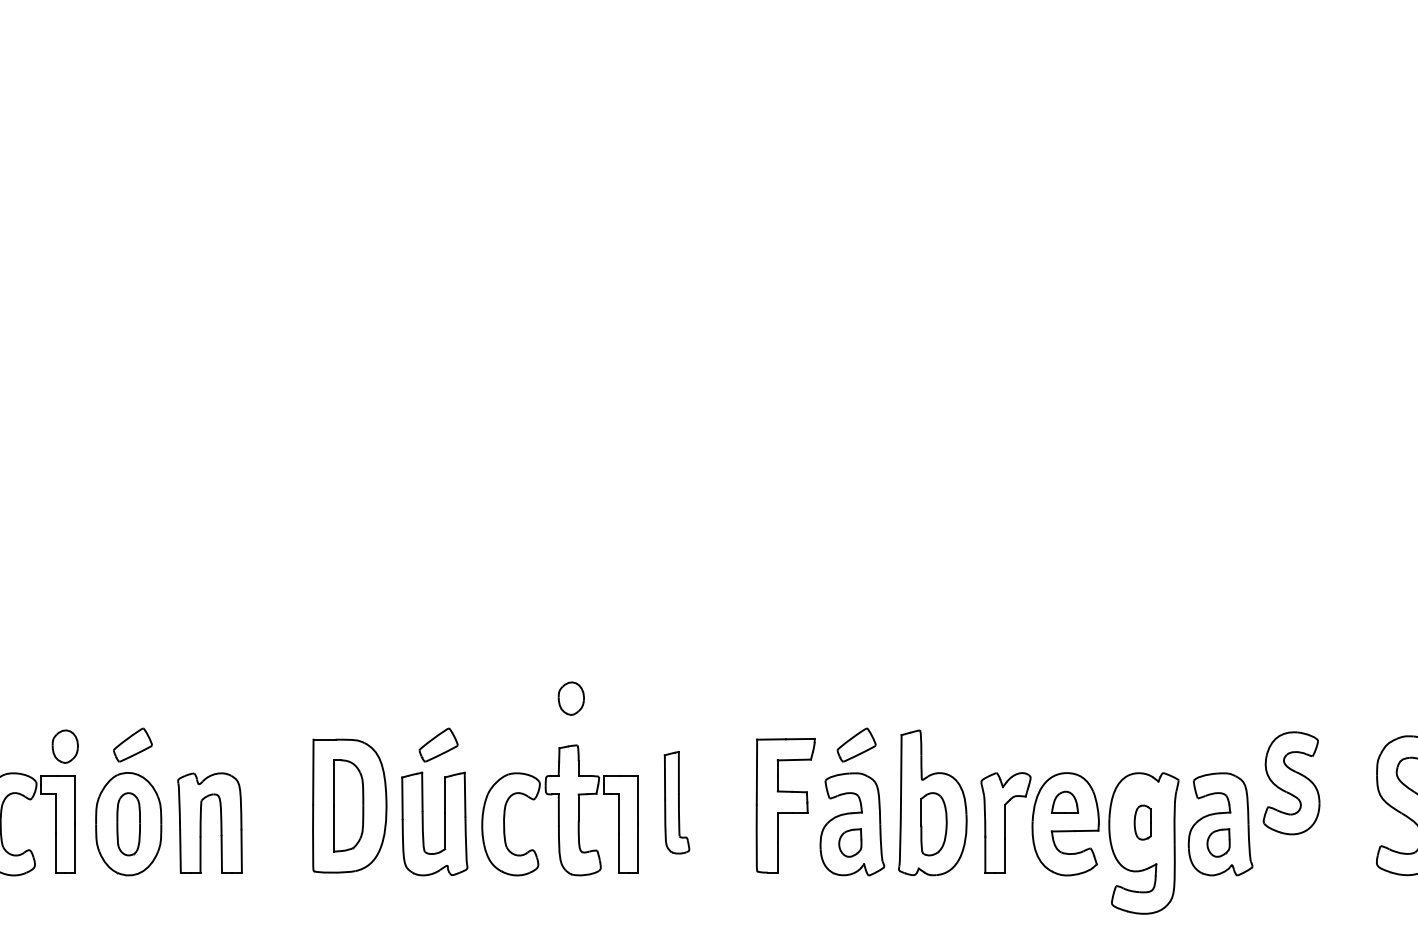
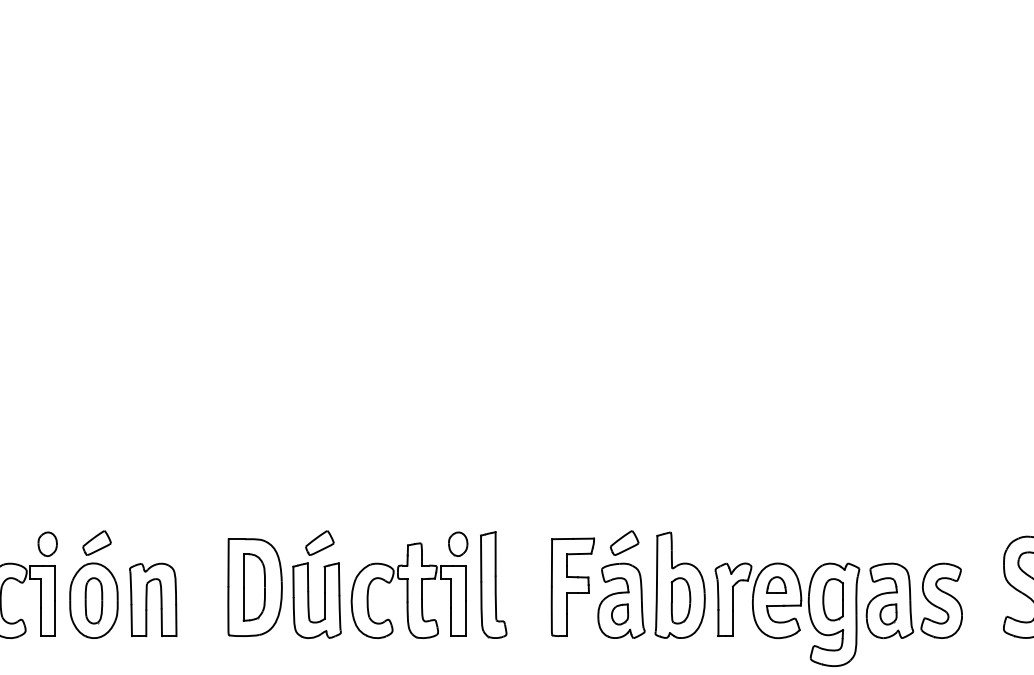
part: (570, 698) -> (457, 544), moved
part: (1291, 783) -> (941, 601), moved
part: (676, 802) -> (493, 584), size x1.43
part: (1142, 822) -> (833, 599), size x1.67

